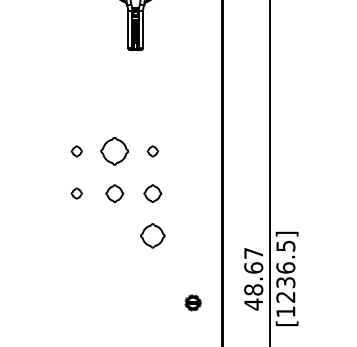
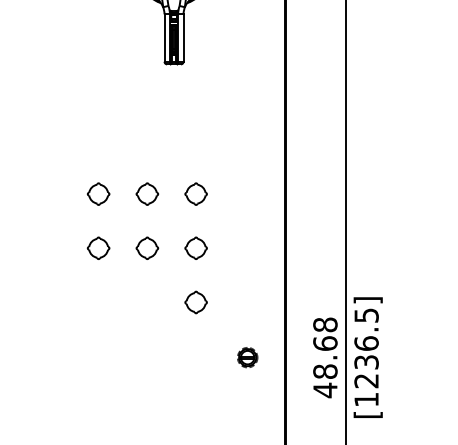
part: (76, 151) -> (98, 194), size x1.67
part: (114, 151) -> (146, 194), size x0.62
part: (152, 151) -> (195, 194), size x1.67
part: (76, 193) -> (98, 248), size x1.67
part: (152, 235) -> (195, 301), size x0.71
text: (253, 253) -> (325, 325), 48.67 -> 48.68
part: (192, 302) -> (246, 357), moved

